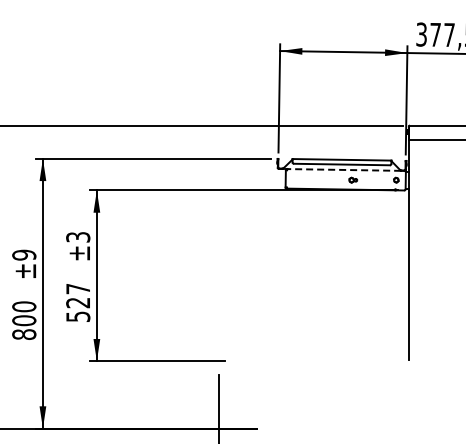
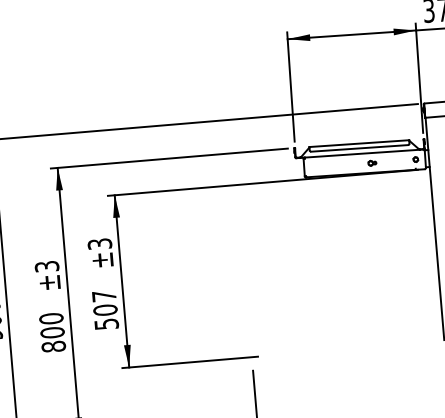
line: (341, 169) -> (359, 153), dashed -> solid
text: (24, 254) -> (47, 265), ±9 -> ±3
text: (78, 302) -> (105, 309), 527 -> 507

